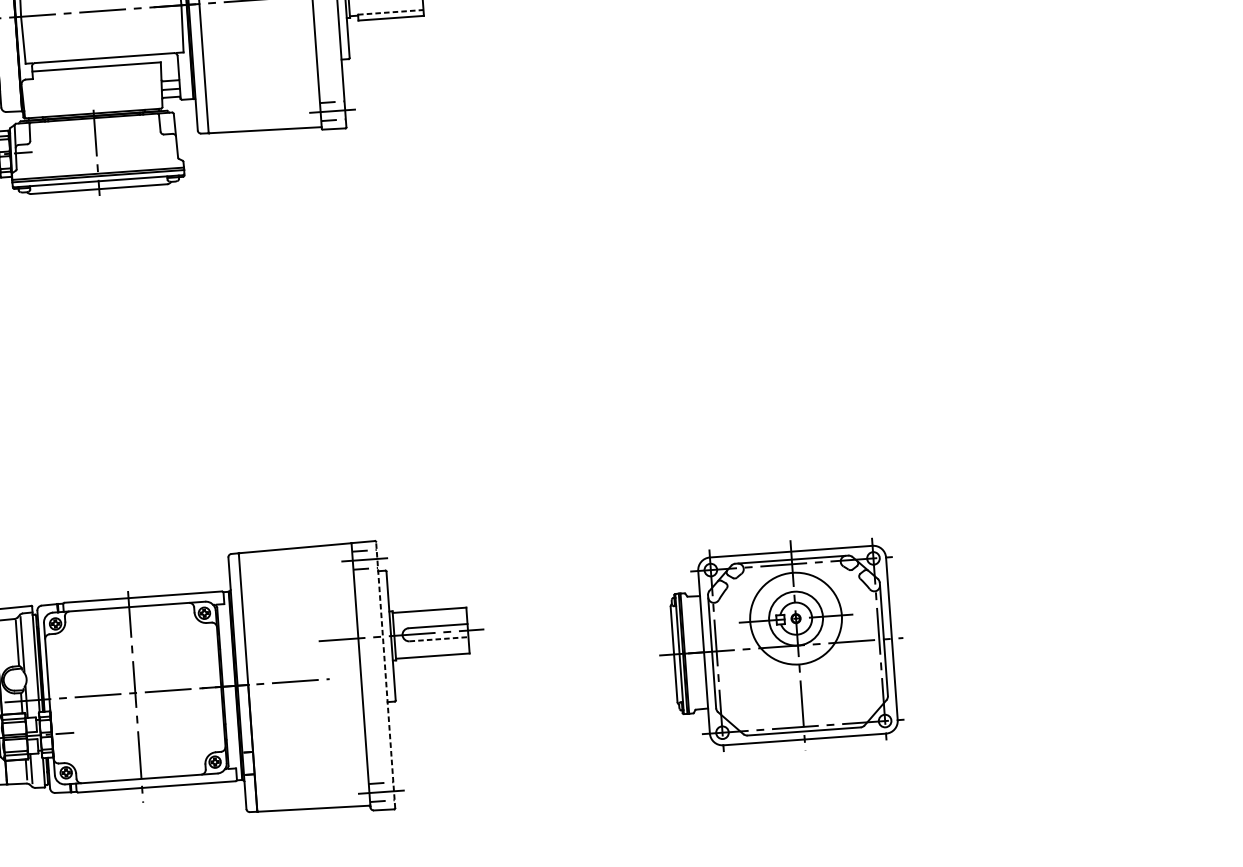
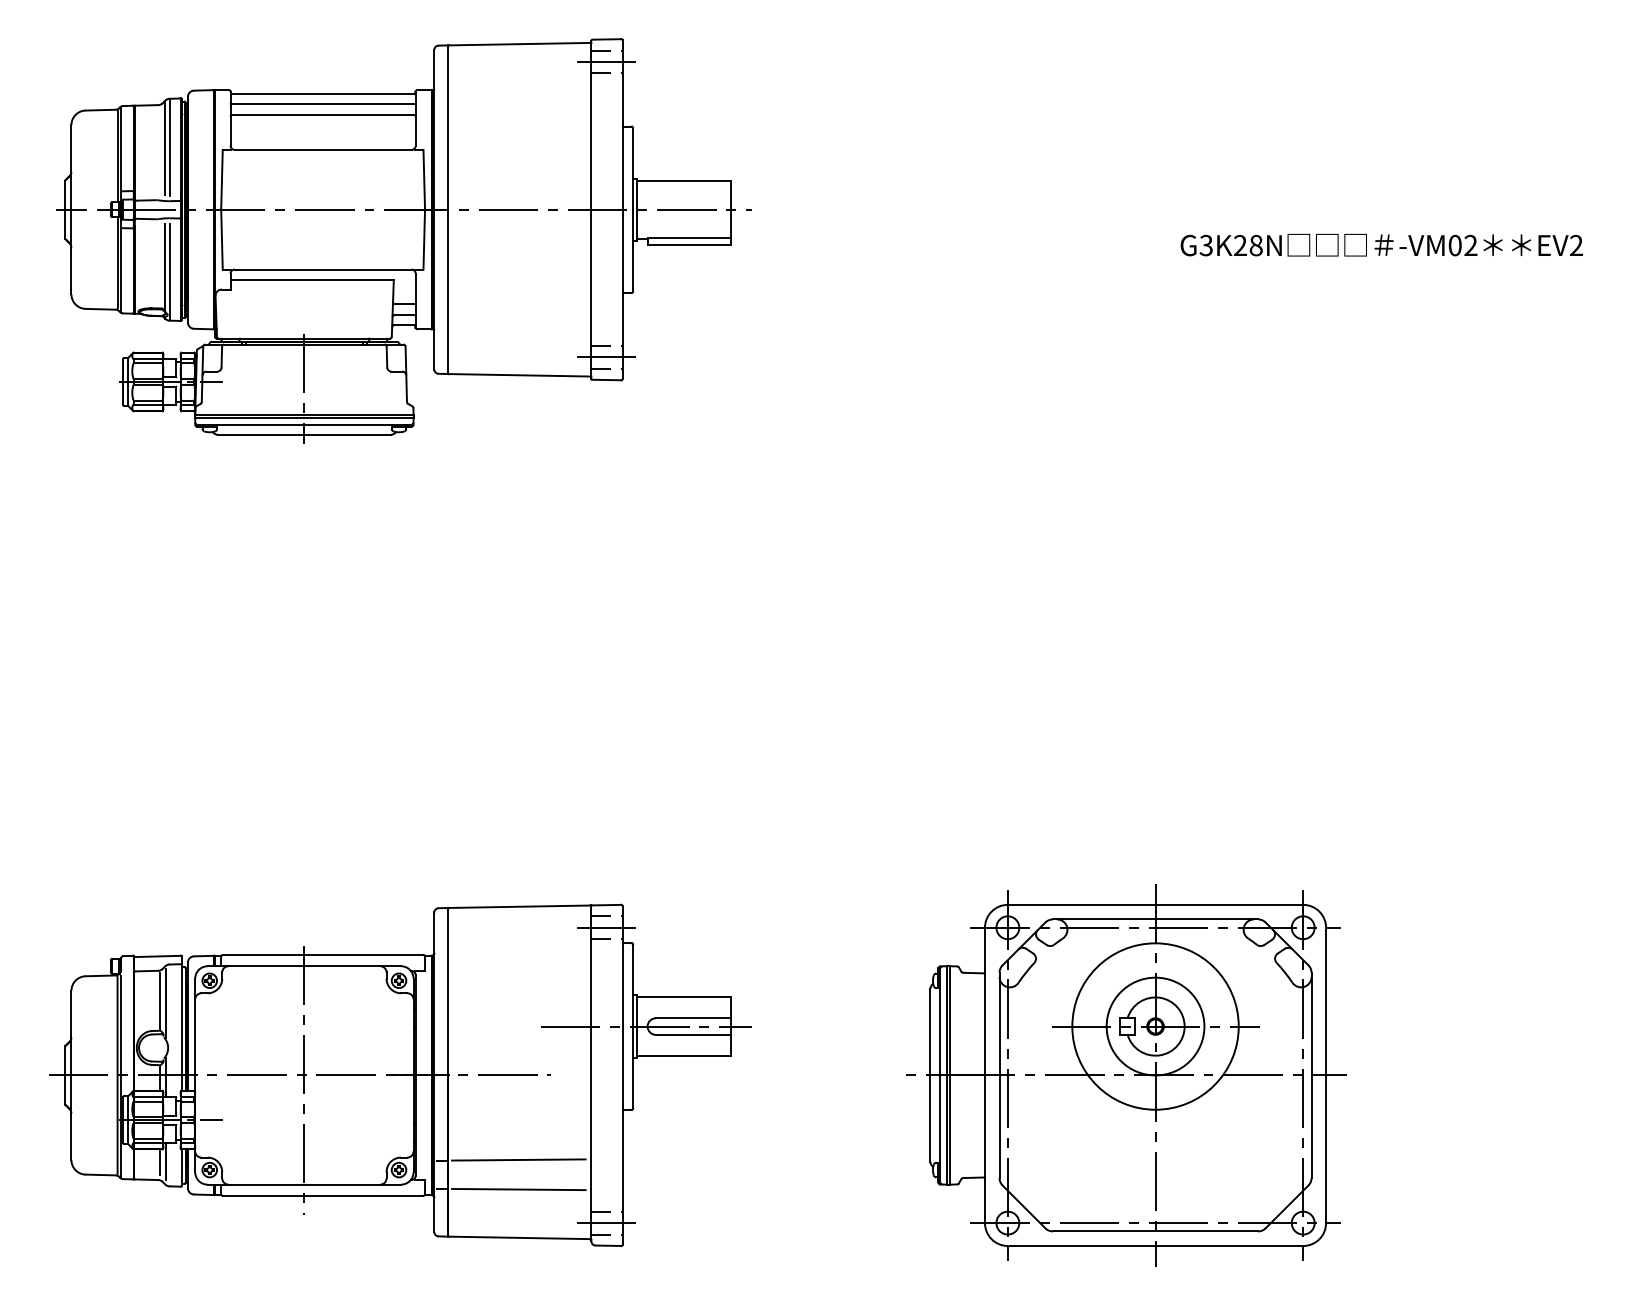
line: (391, 12) -> (689, 237), dashed -> solid
line: (439, 638) -> (693, 1034), dashed -> solid
part: (782, 646) -> (1126, 1075), size x1.43
line: (385, 675) -> (622, 1075), dashed -> solid
line: (308, 747) -> (518, 1159), added
line: (310, 770) -> (518, 1189), added

